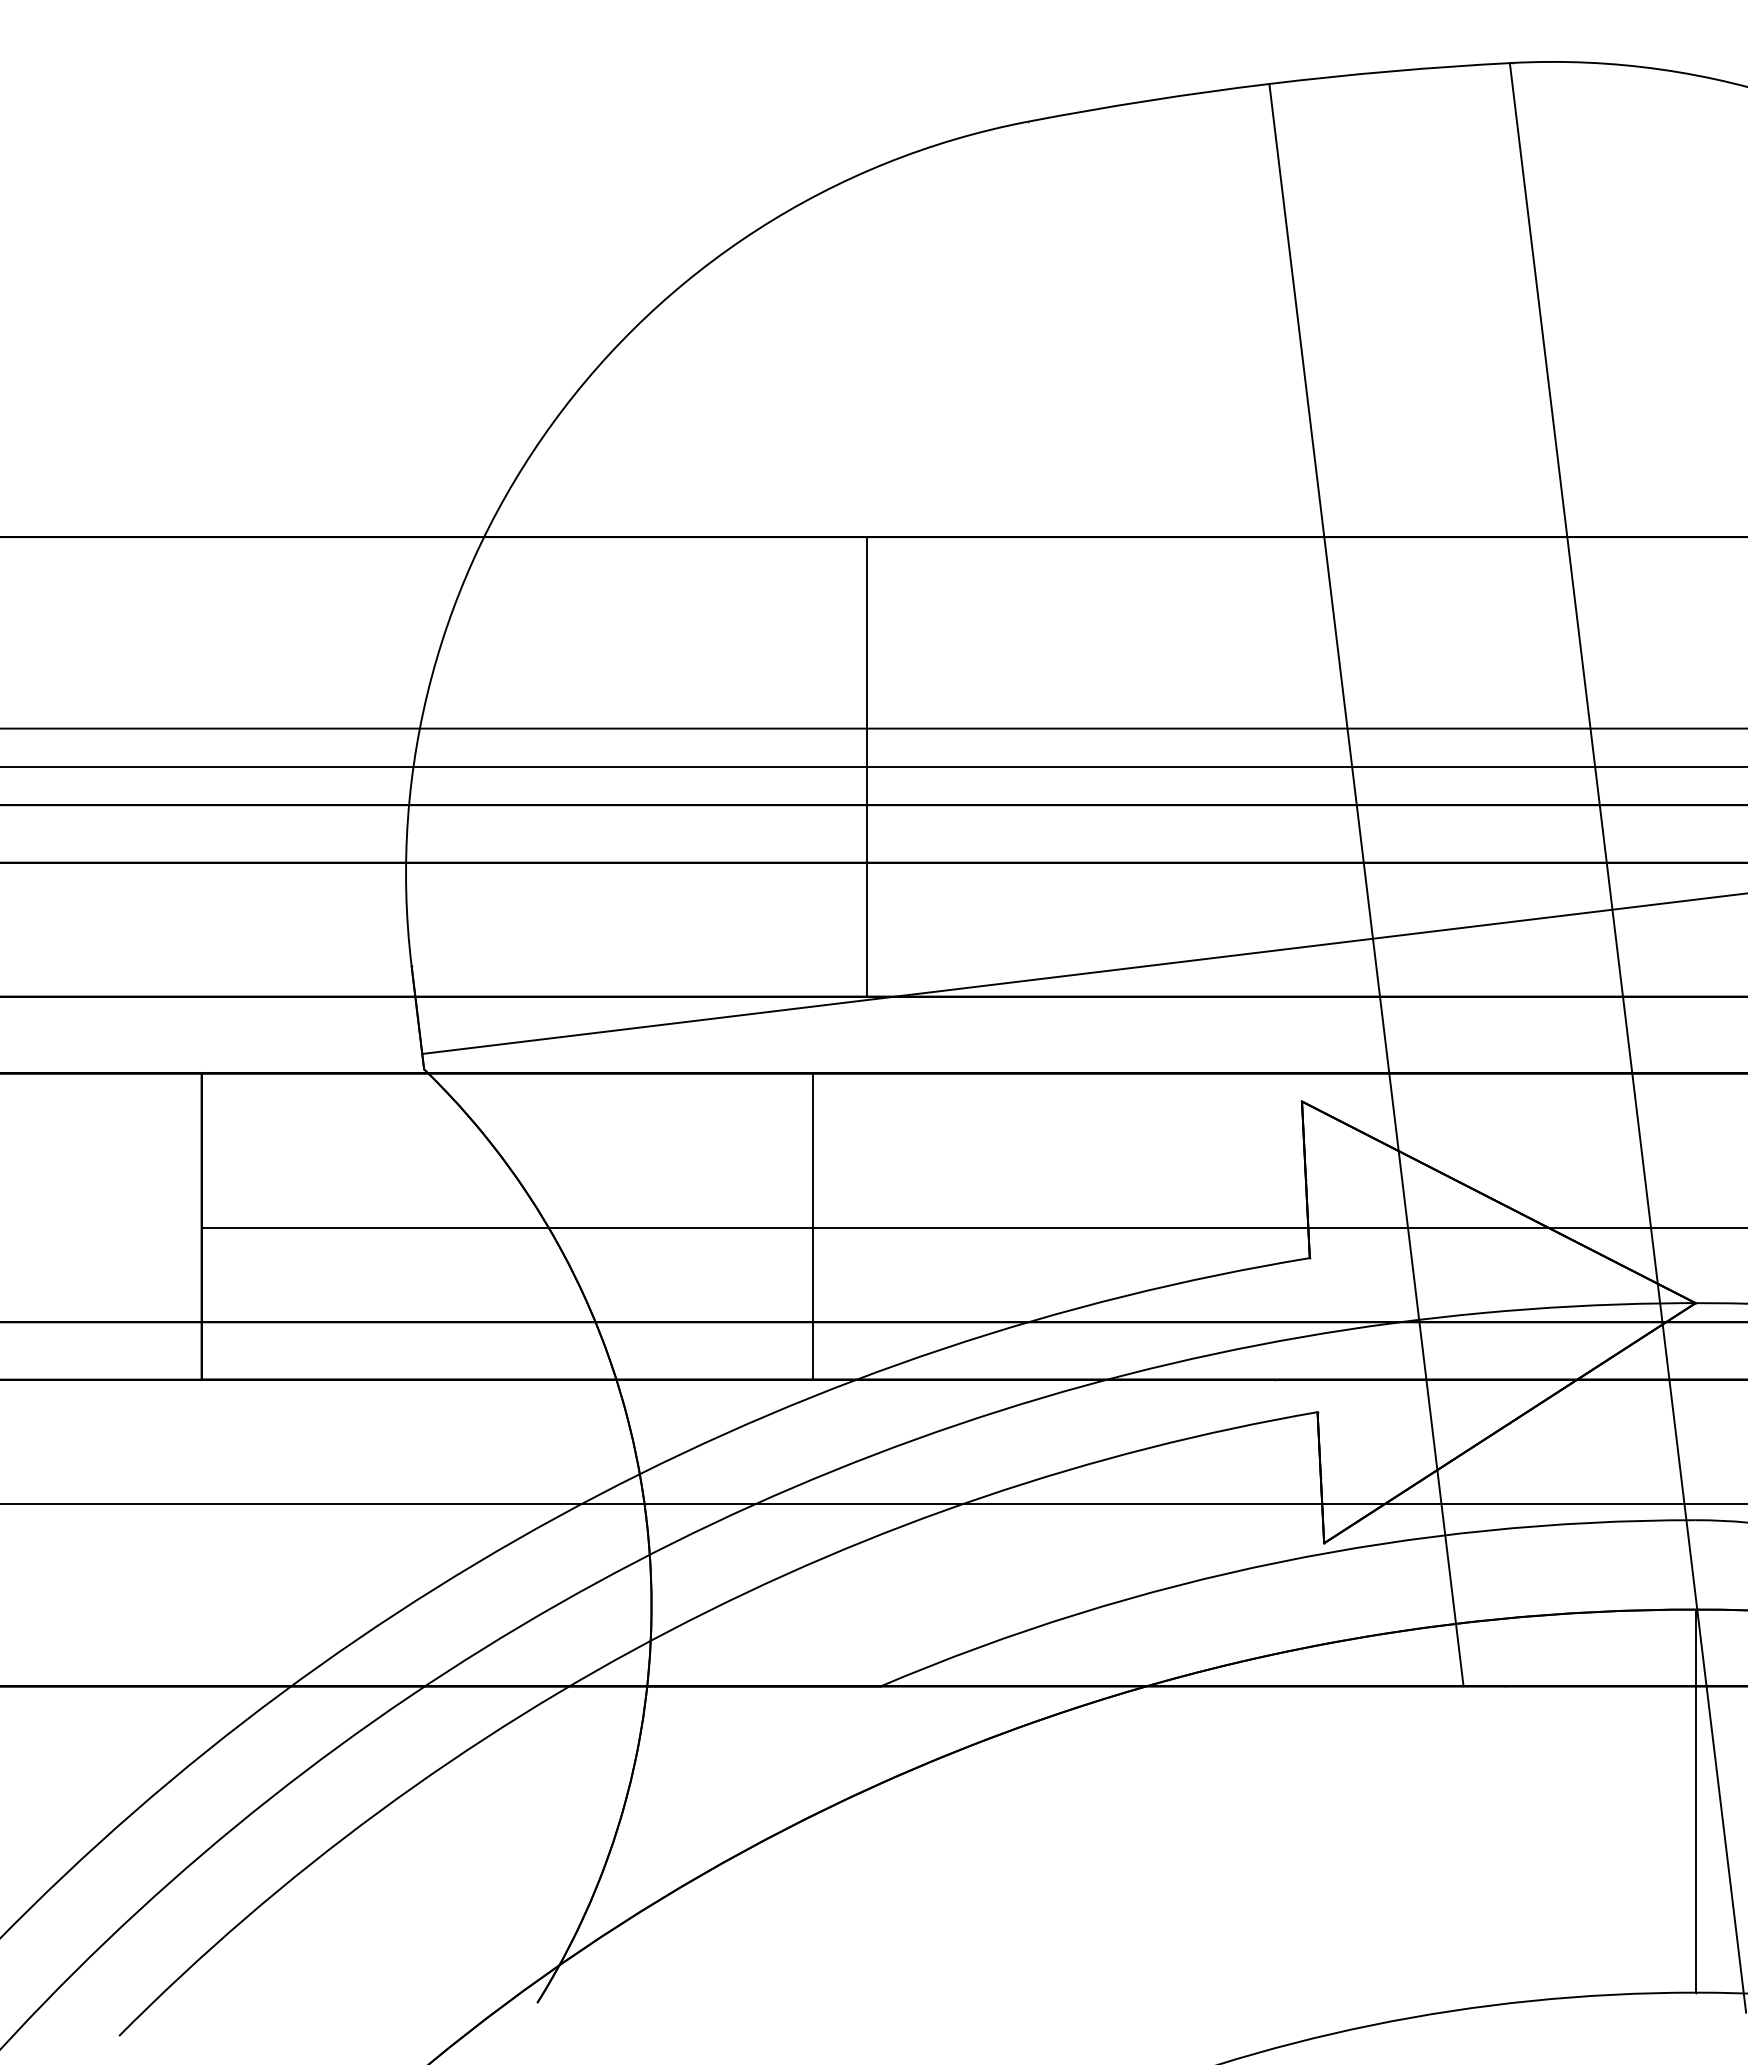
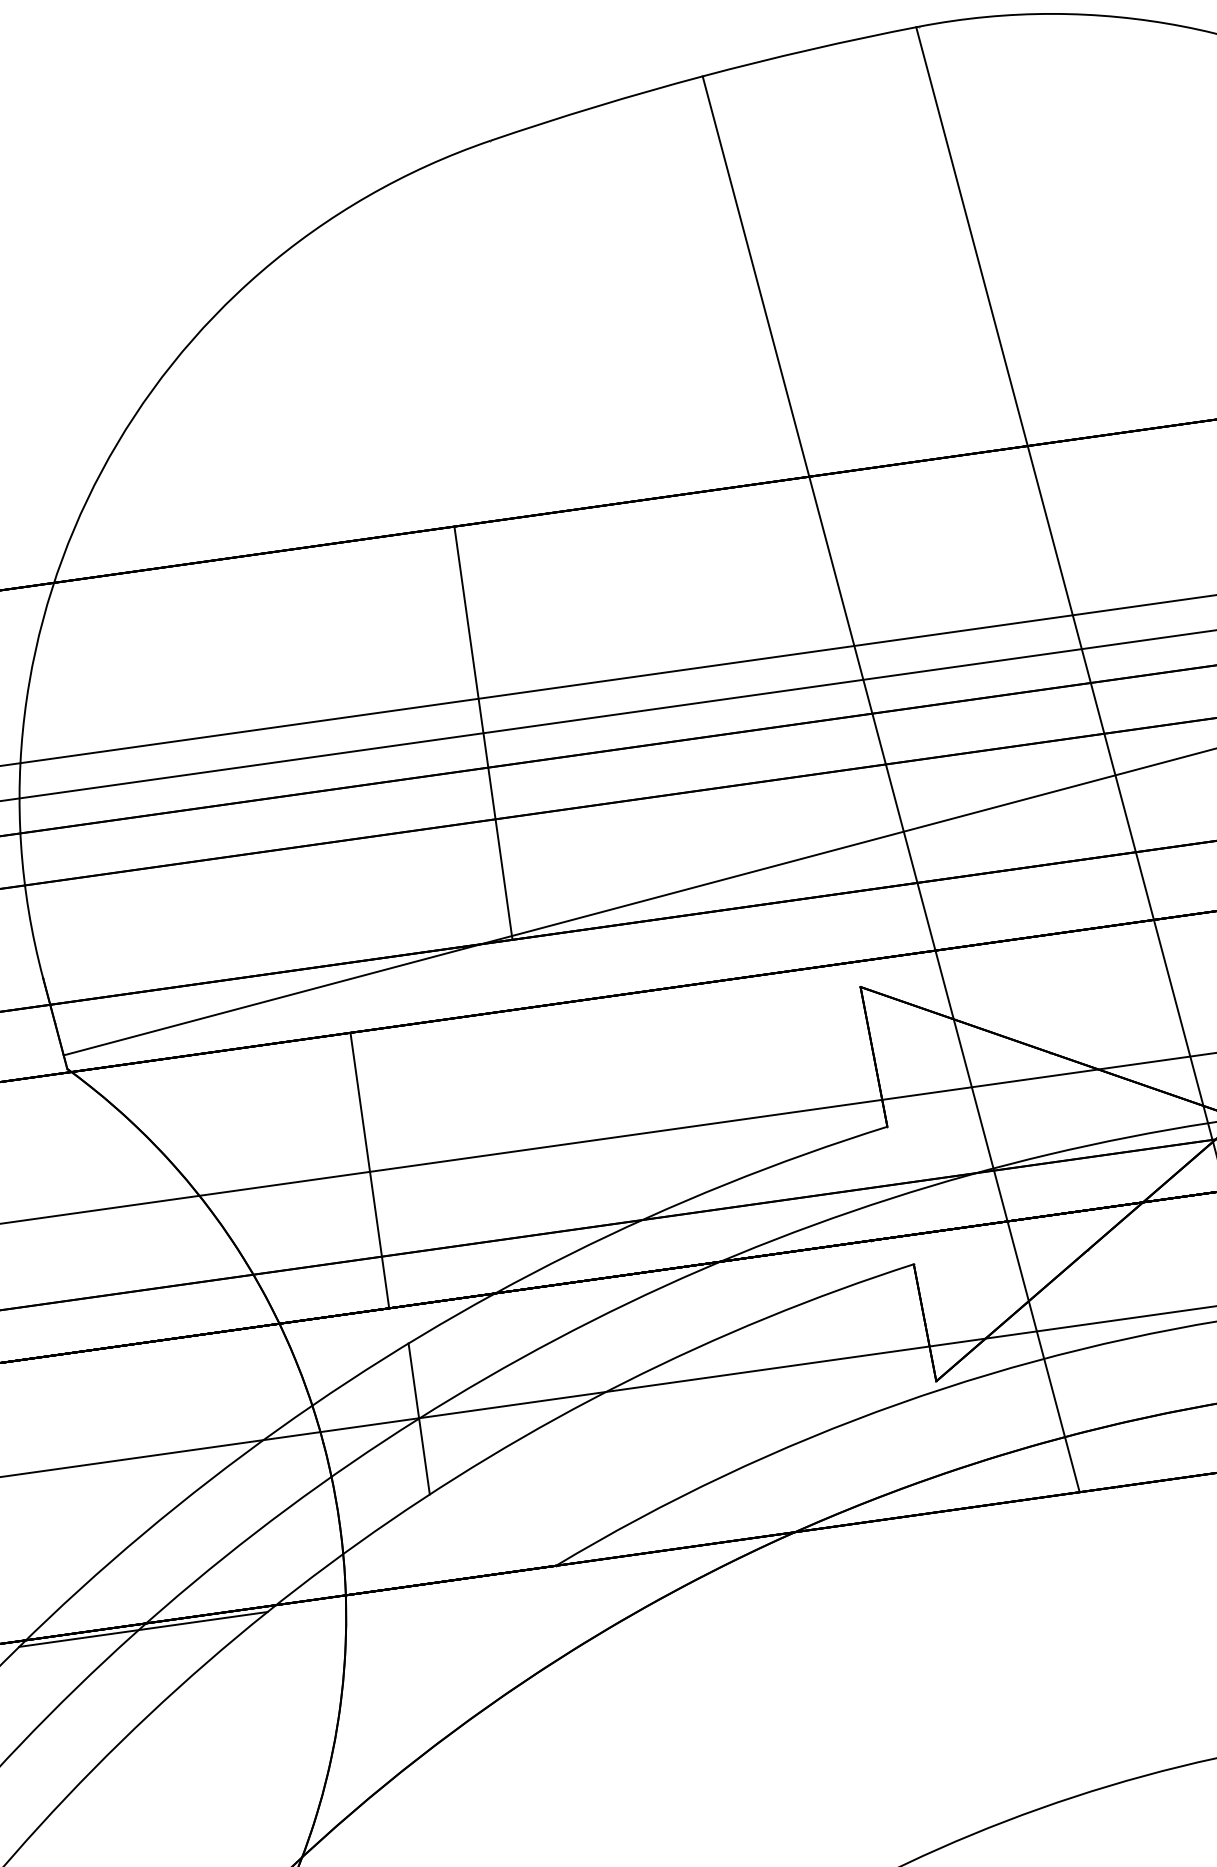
line: (866, 766) -> (483, 732), moved
line: (812, 1226) -> (369, 1170), moved
line: (754, 1505) -> (419, 1419), added
line: (420, 1692) -> (142, 1629), added

